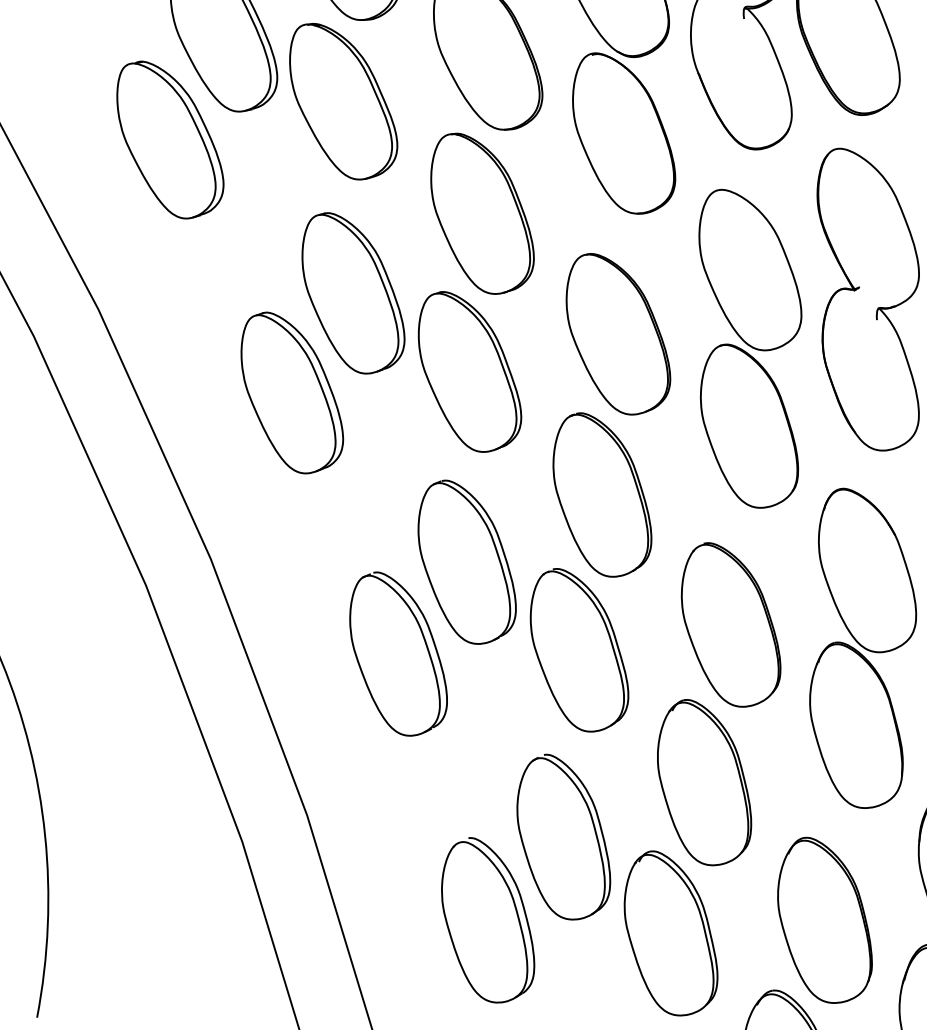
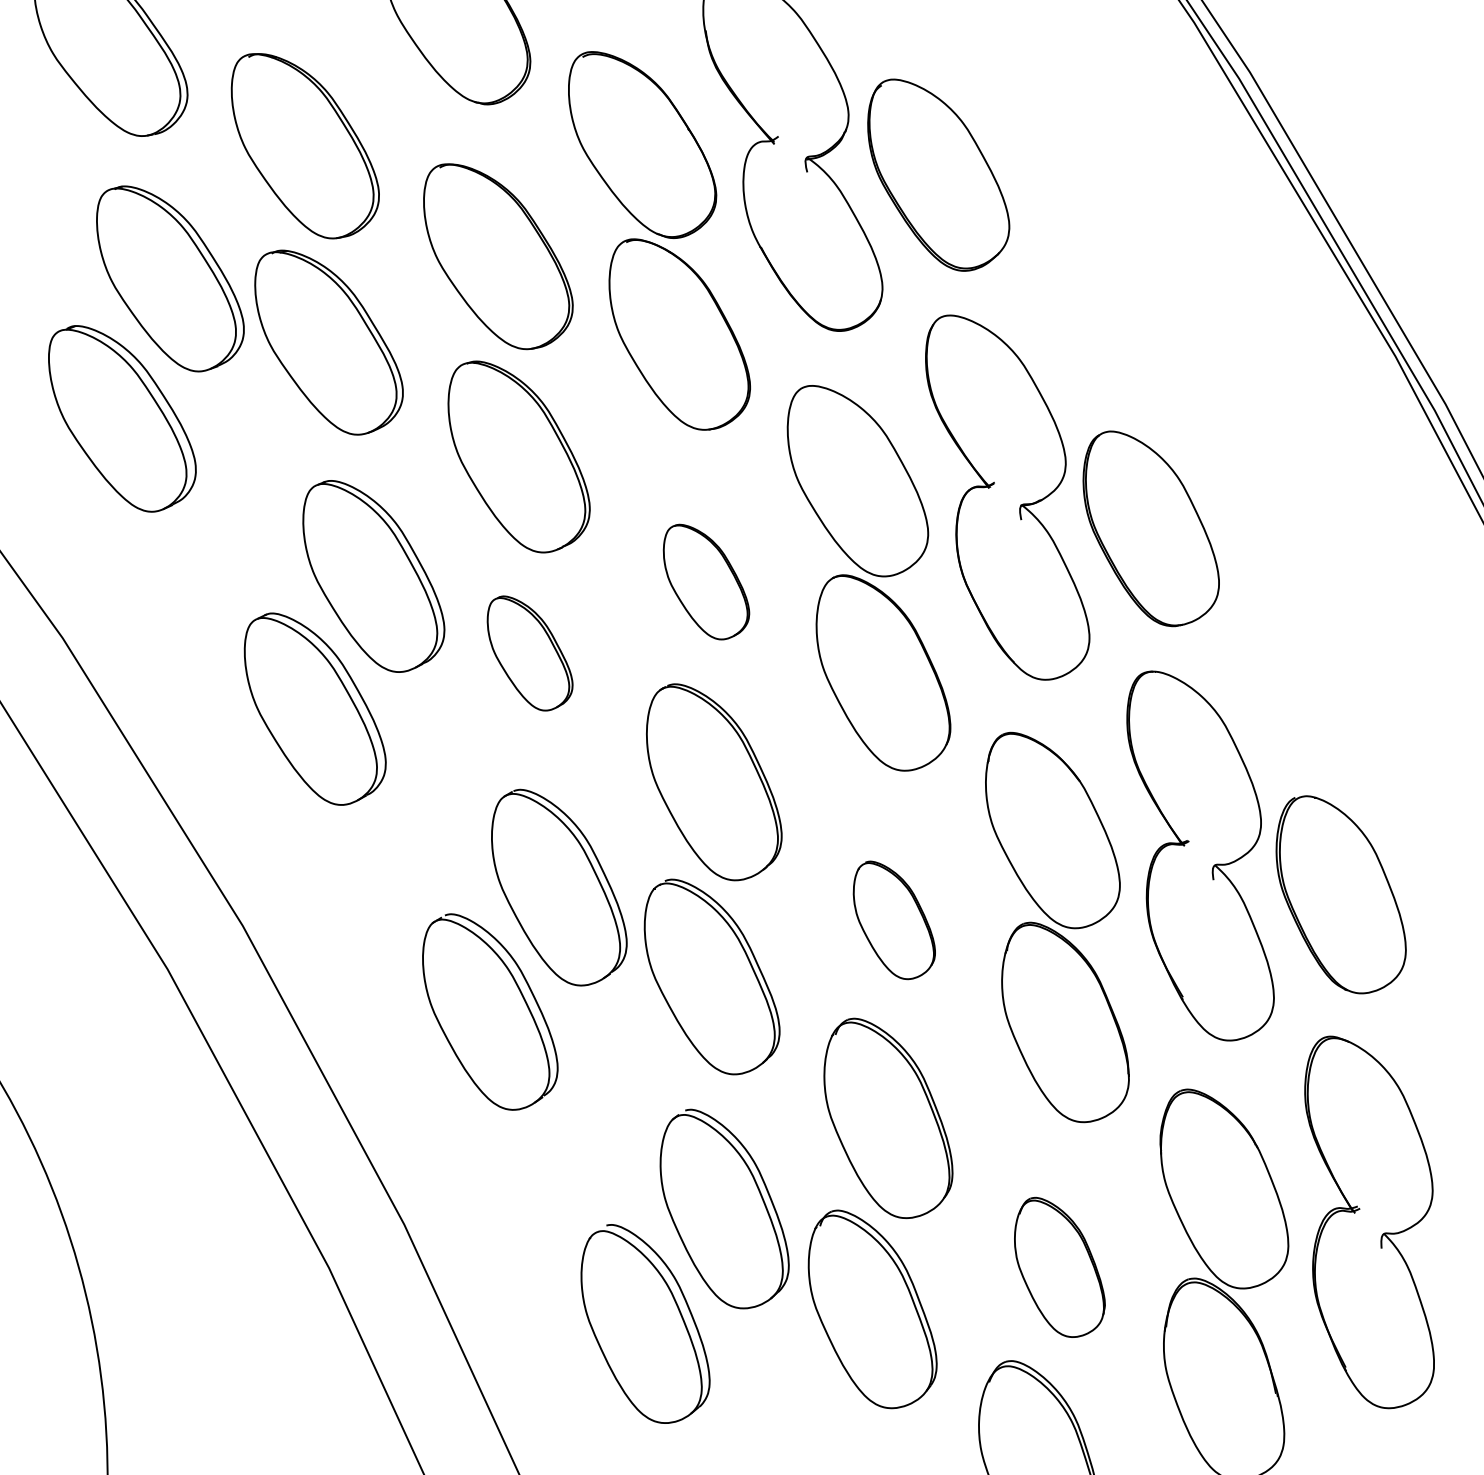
part: (618, 334) -> (706, 581), size x0.6
part: (469, 372) -> (529, 653), size x0.6
part: (731, 626) -> (894, 920), size x0.6
part: (825, 921) -> (1059, 1267), size x0.7

